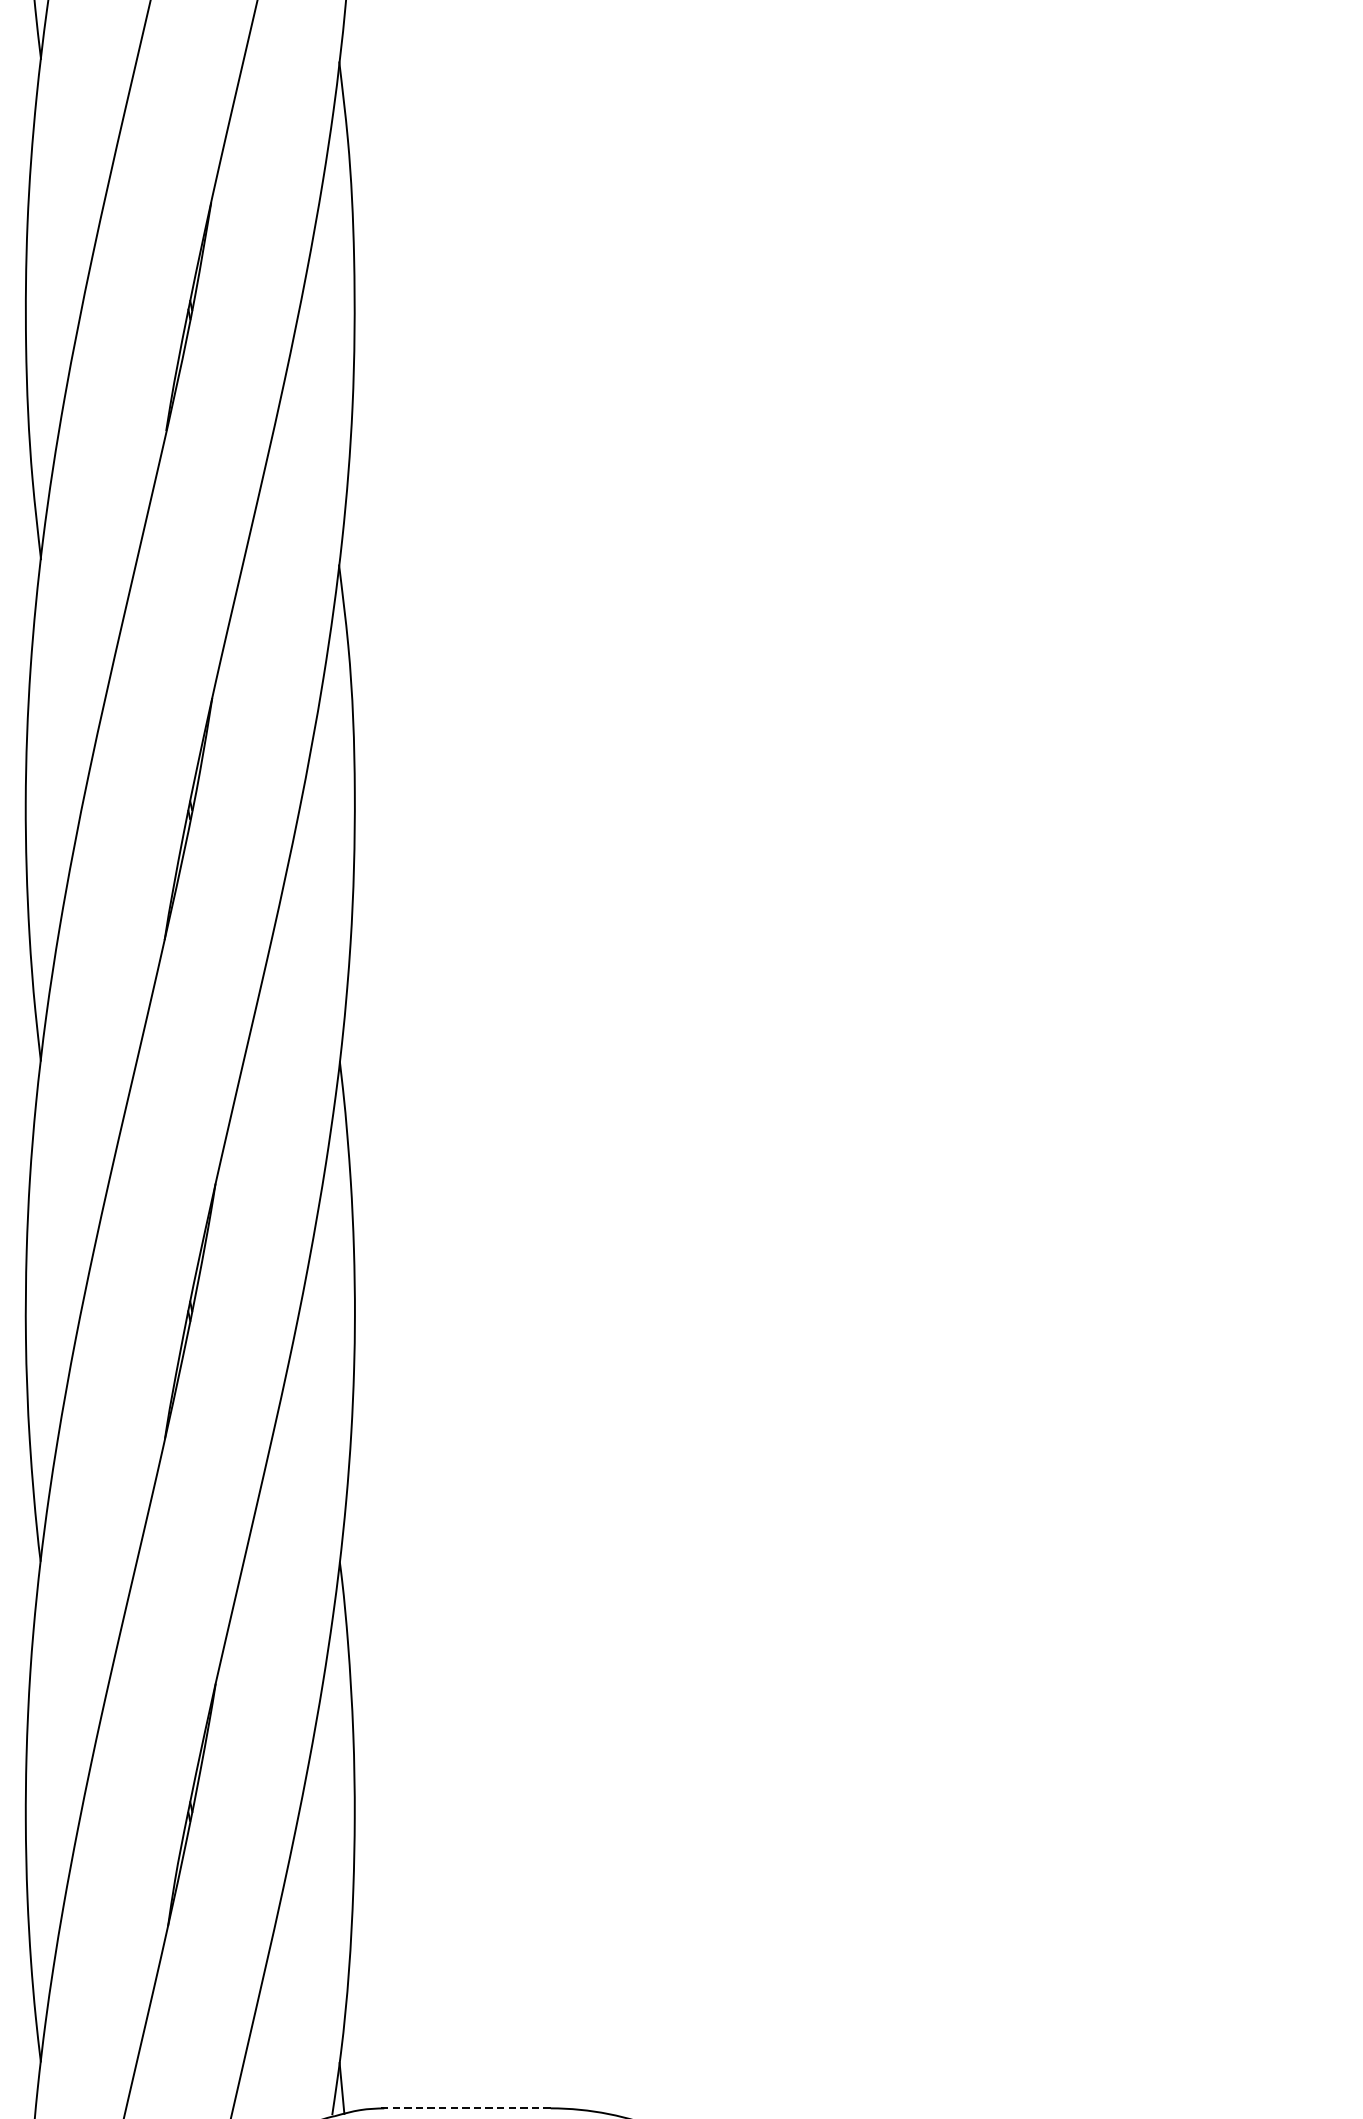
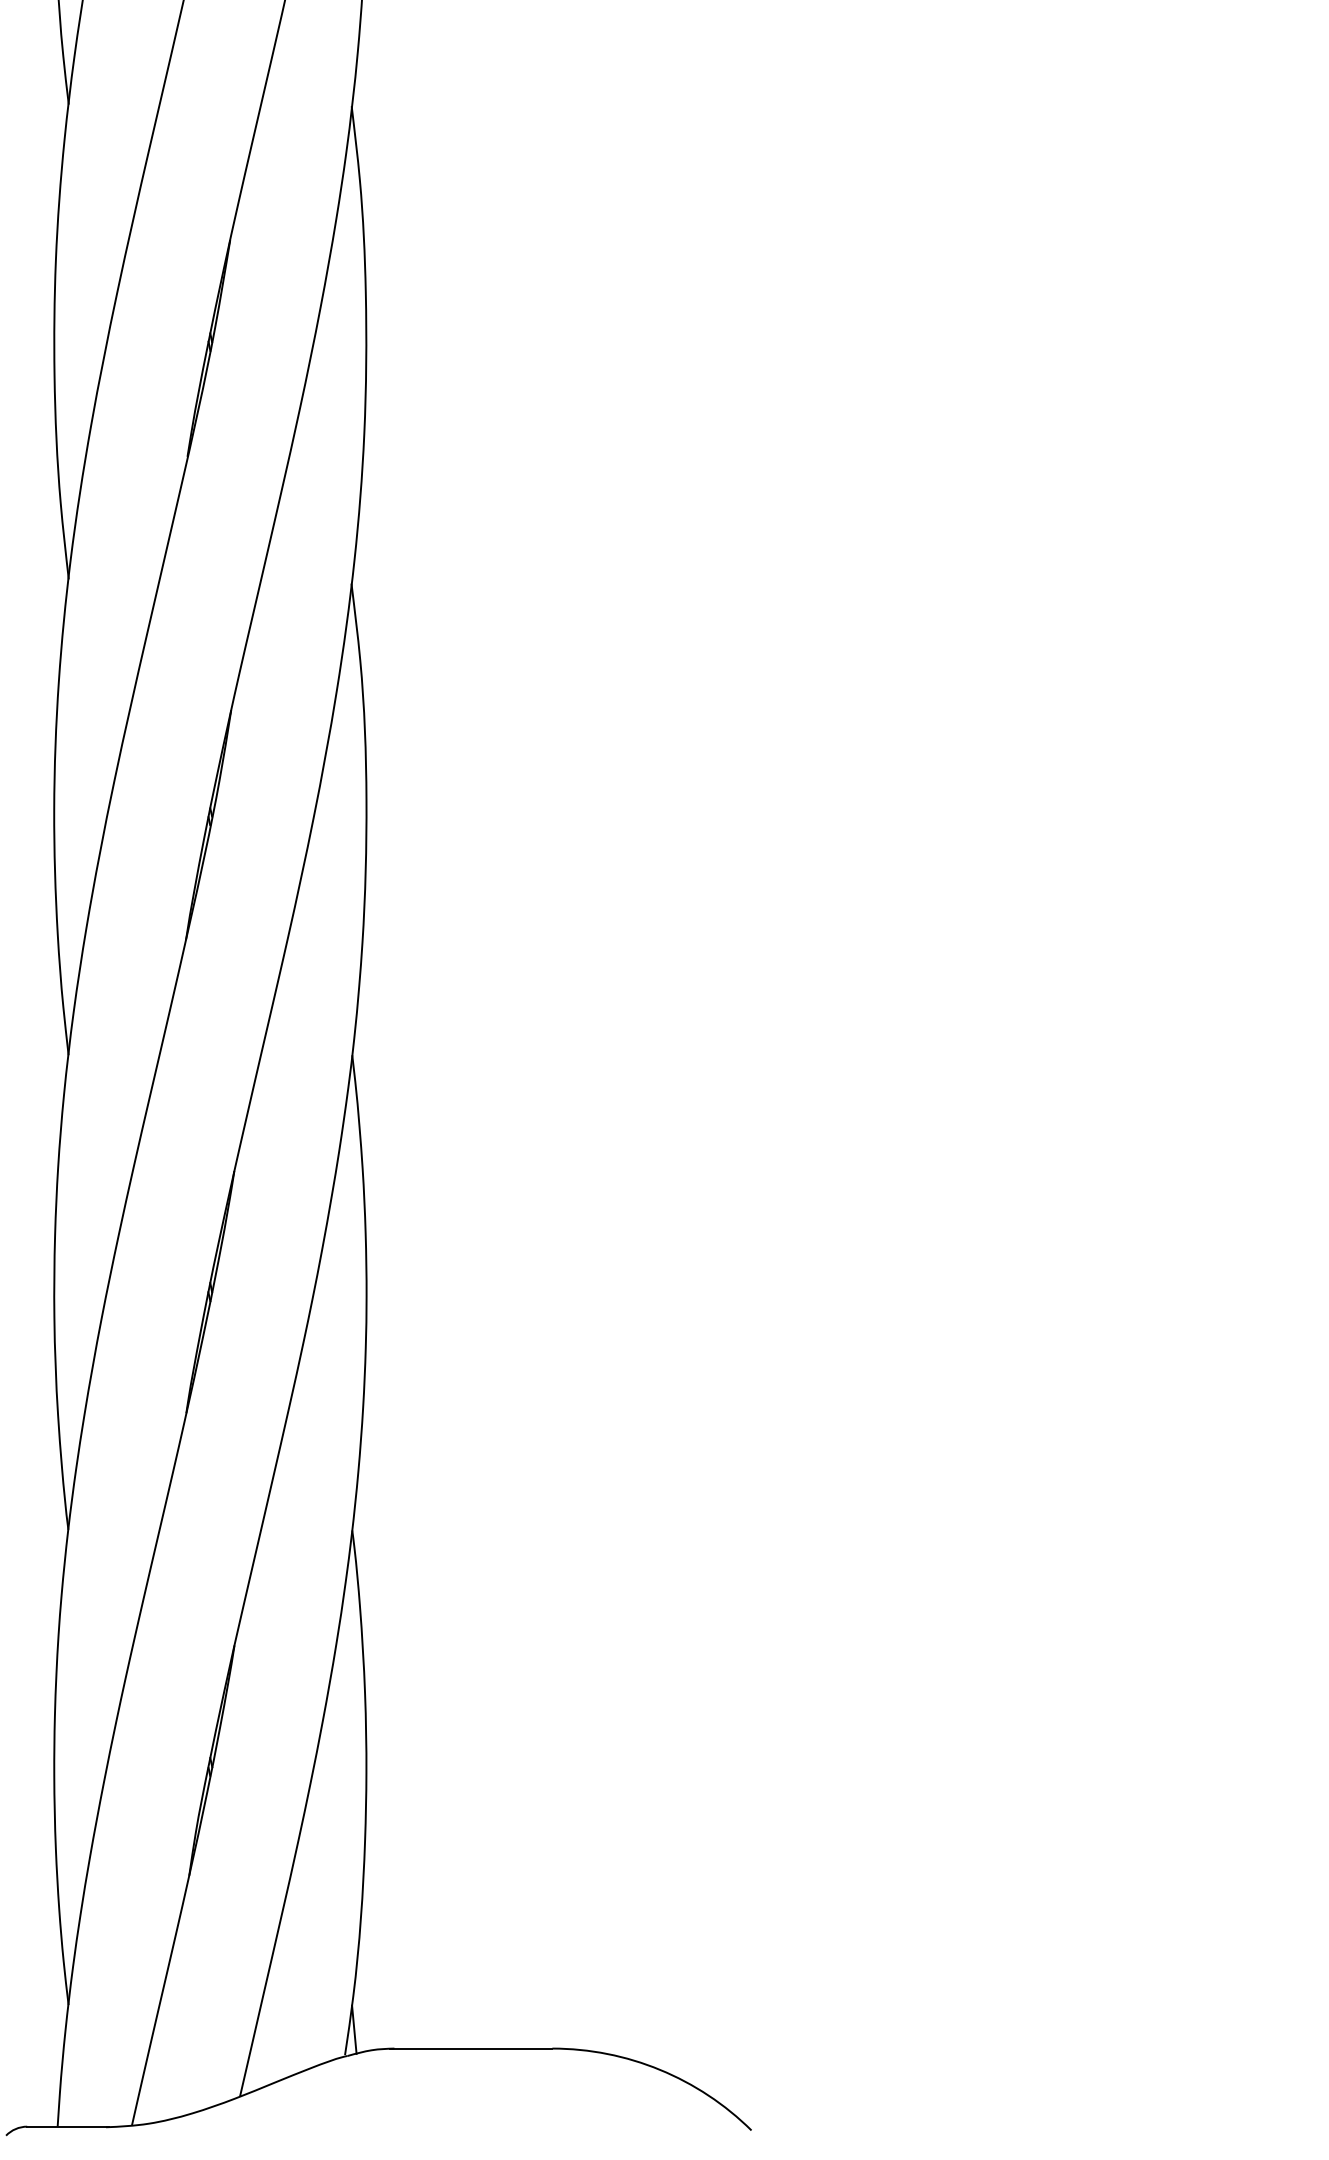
line: (464, 2108) -> (470, 2048), dashed -> solid

